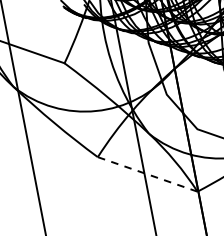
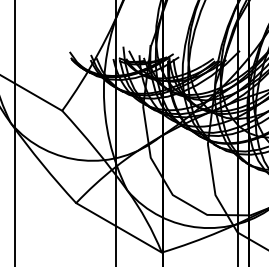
line: (147, 174) -> (118, 227), dashed -> solid

